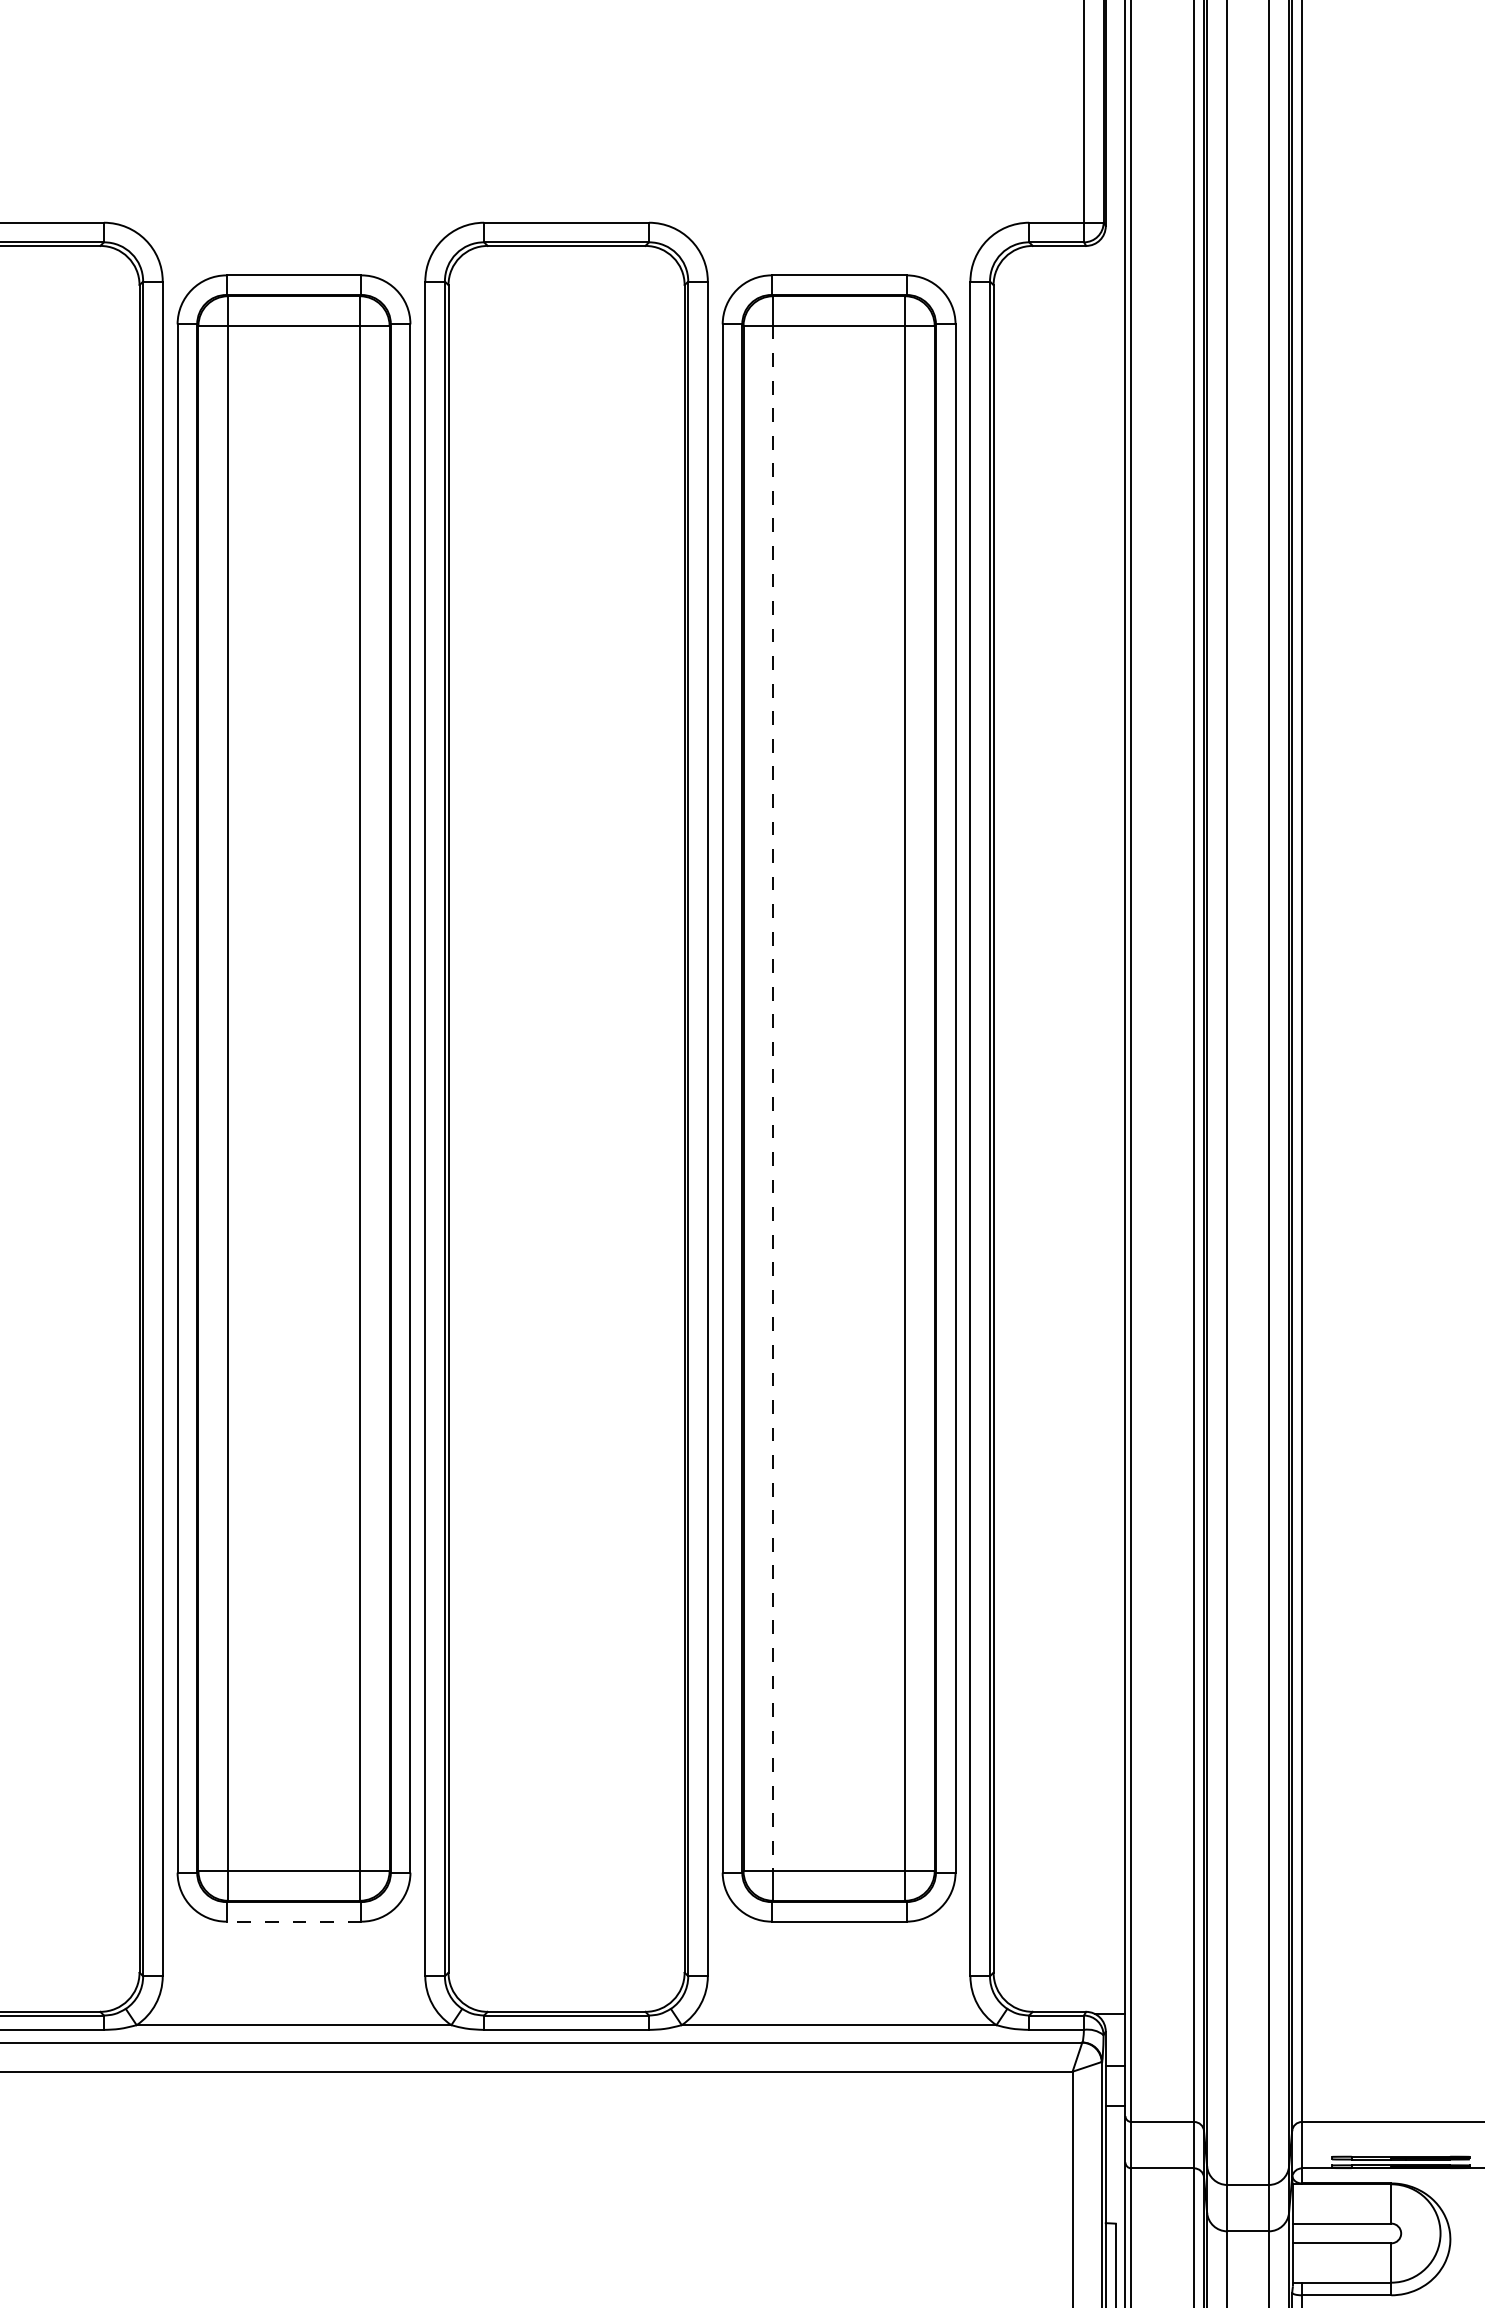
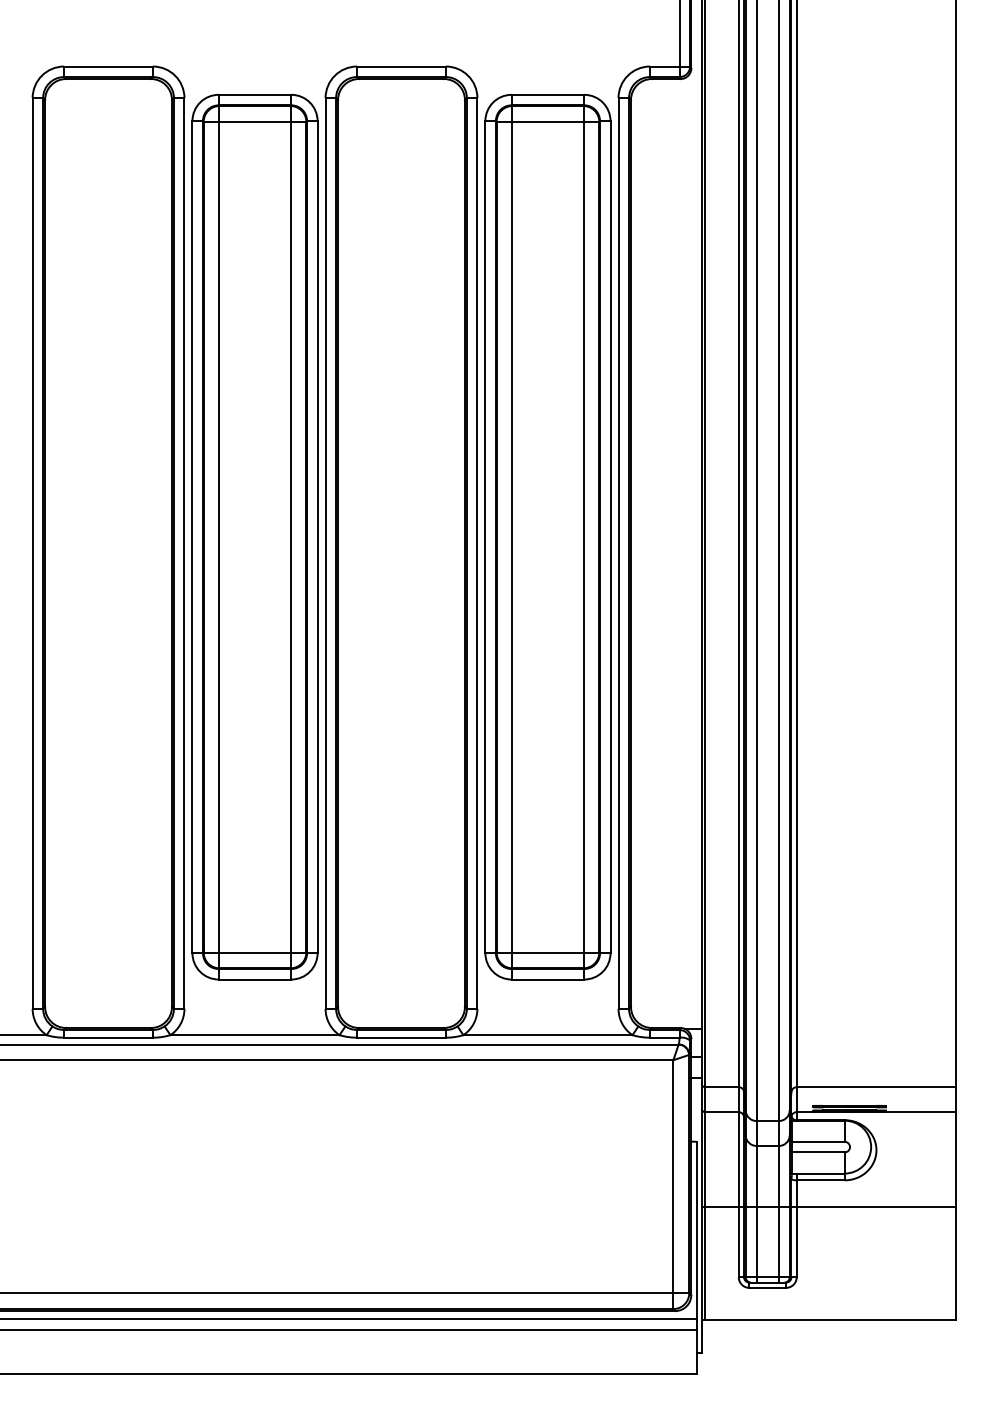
line: (773, 1099) -> (512, 537), dashed -> solid
line: (293, 1921) -> (254, 979), dashed -> solid

